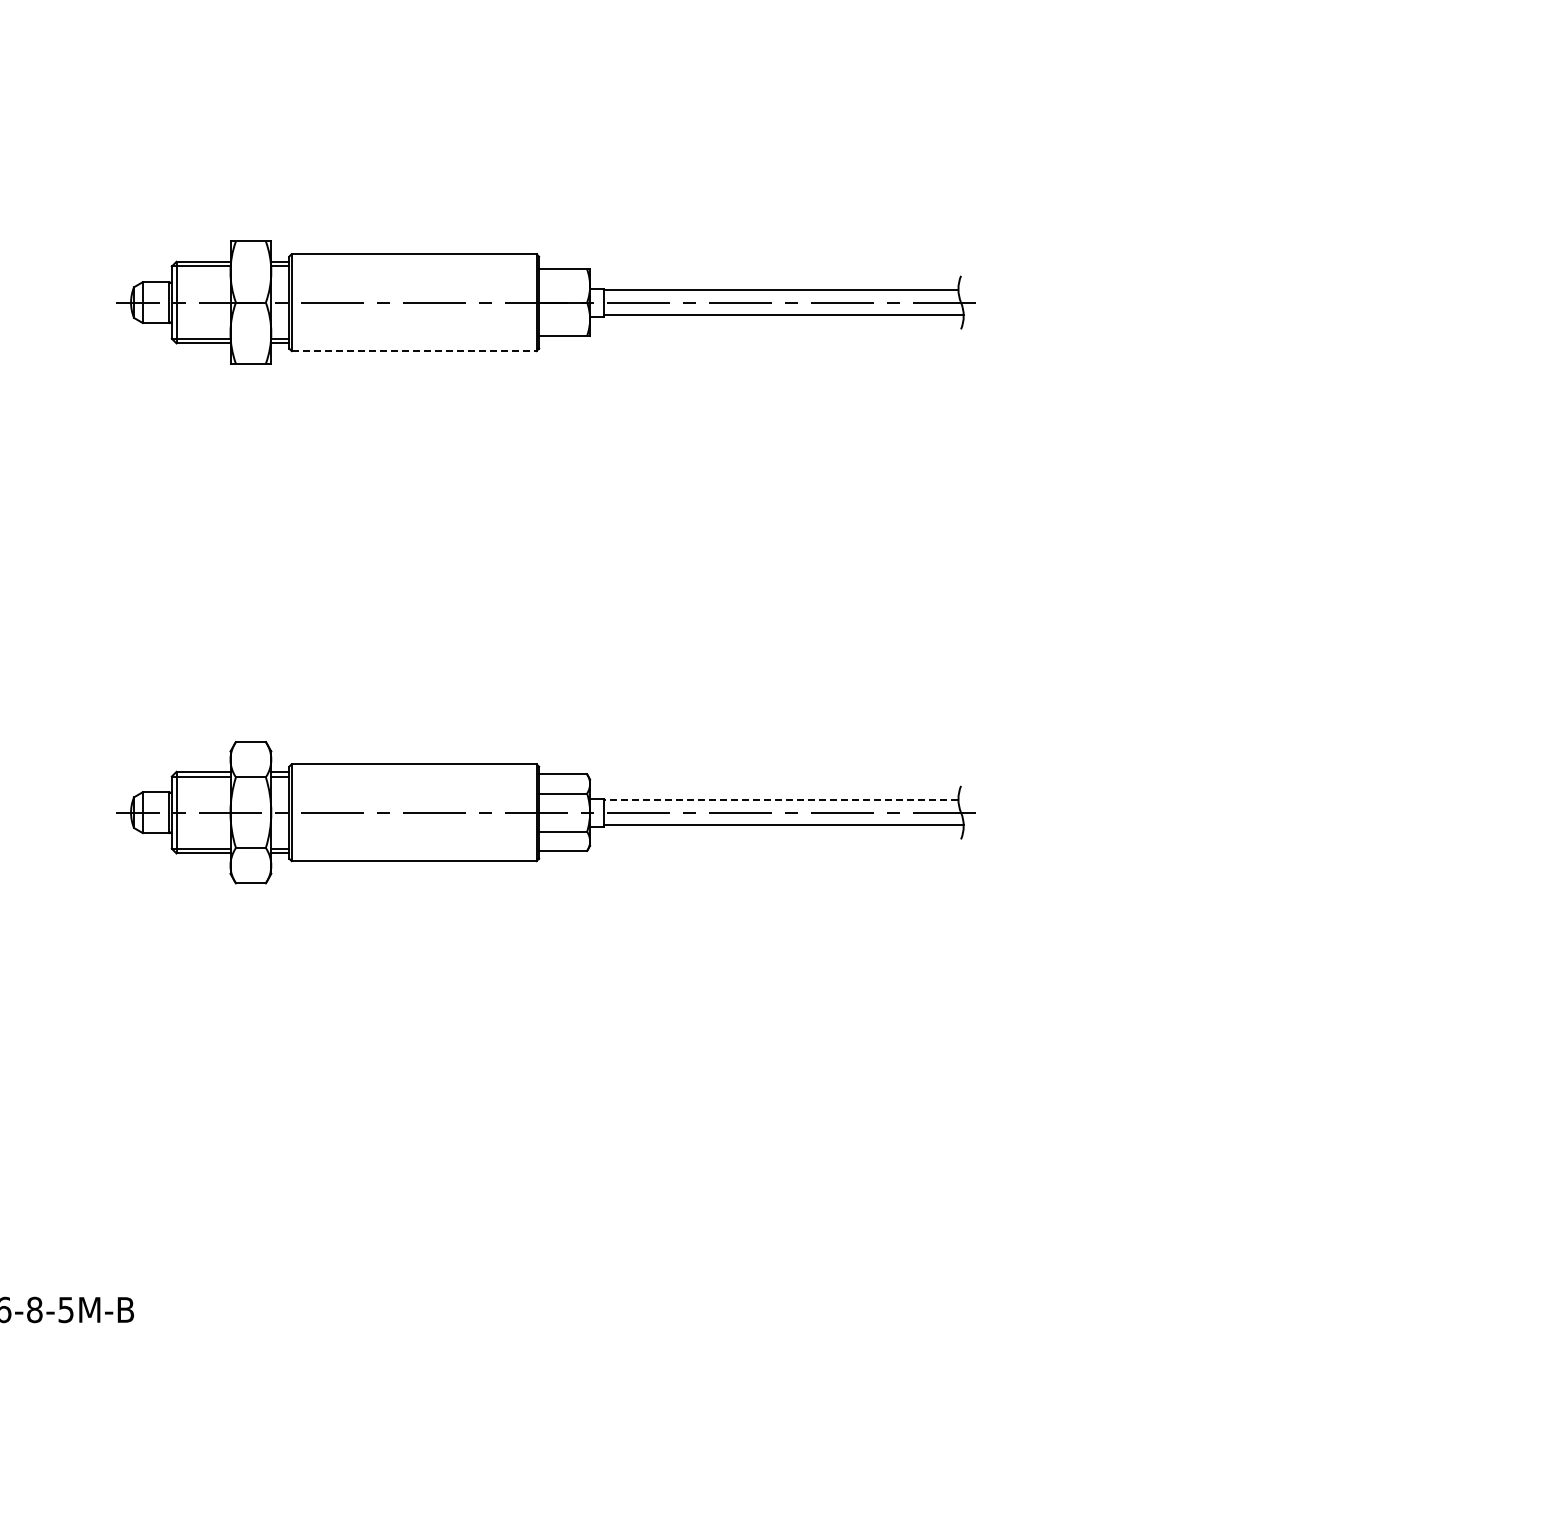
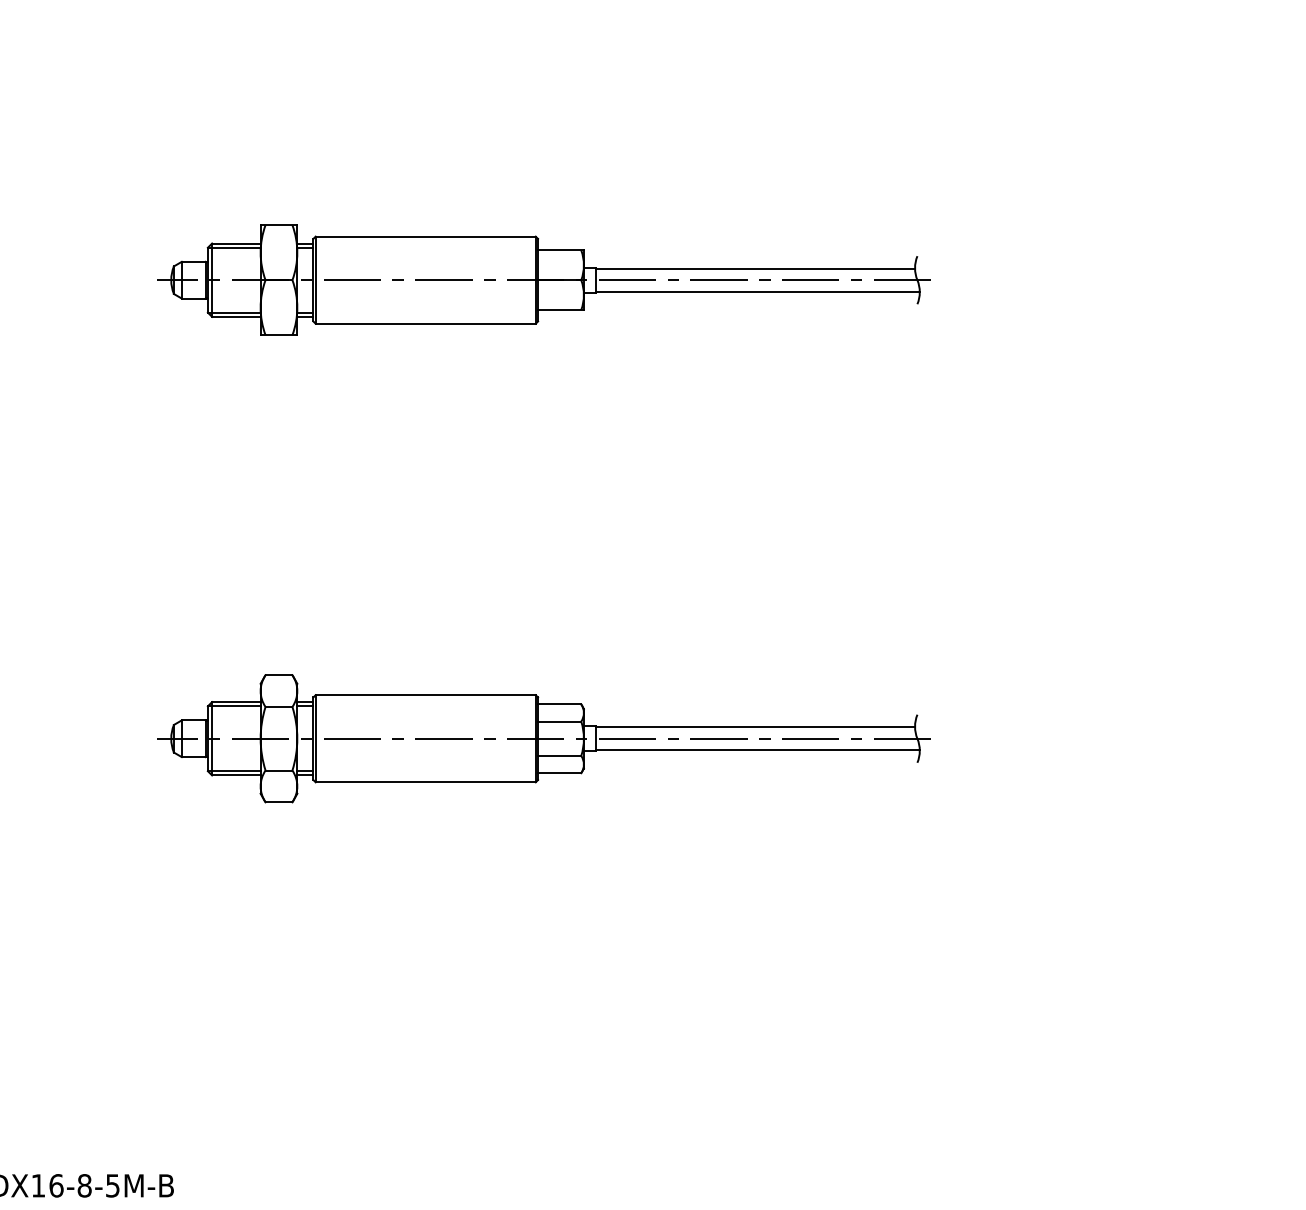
line: (414, 351) -> (426, 324), dashed -> solid
line: (780, 799) -> (755, 726), dashed -> solid

